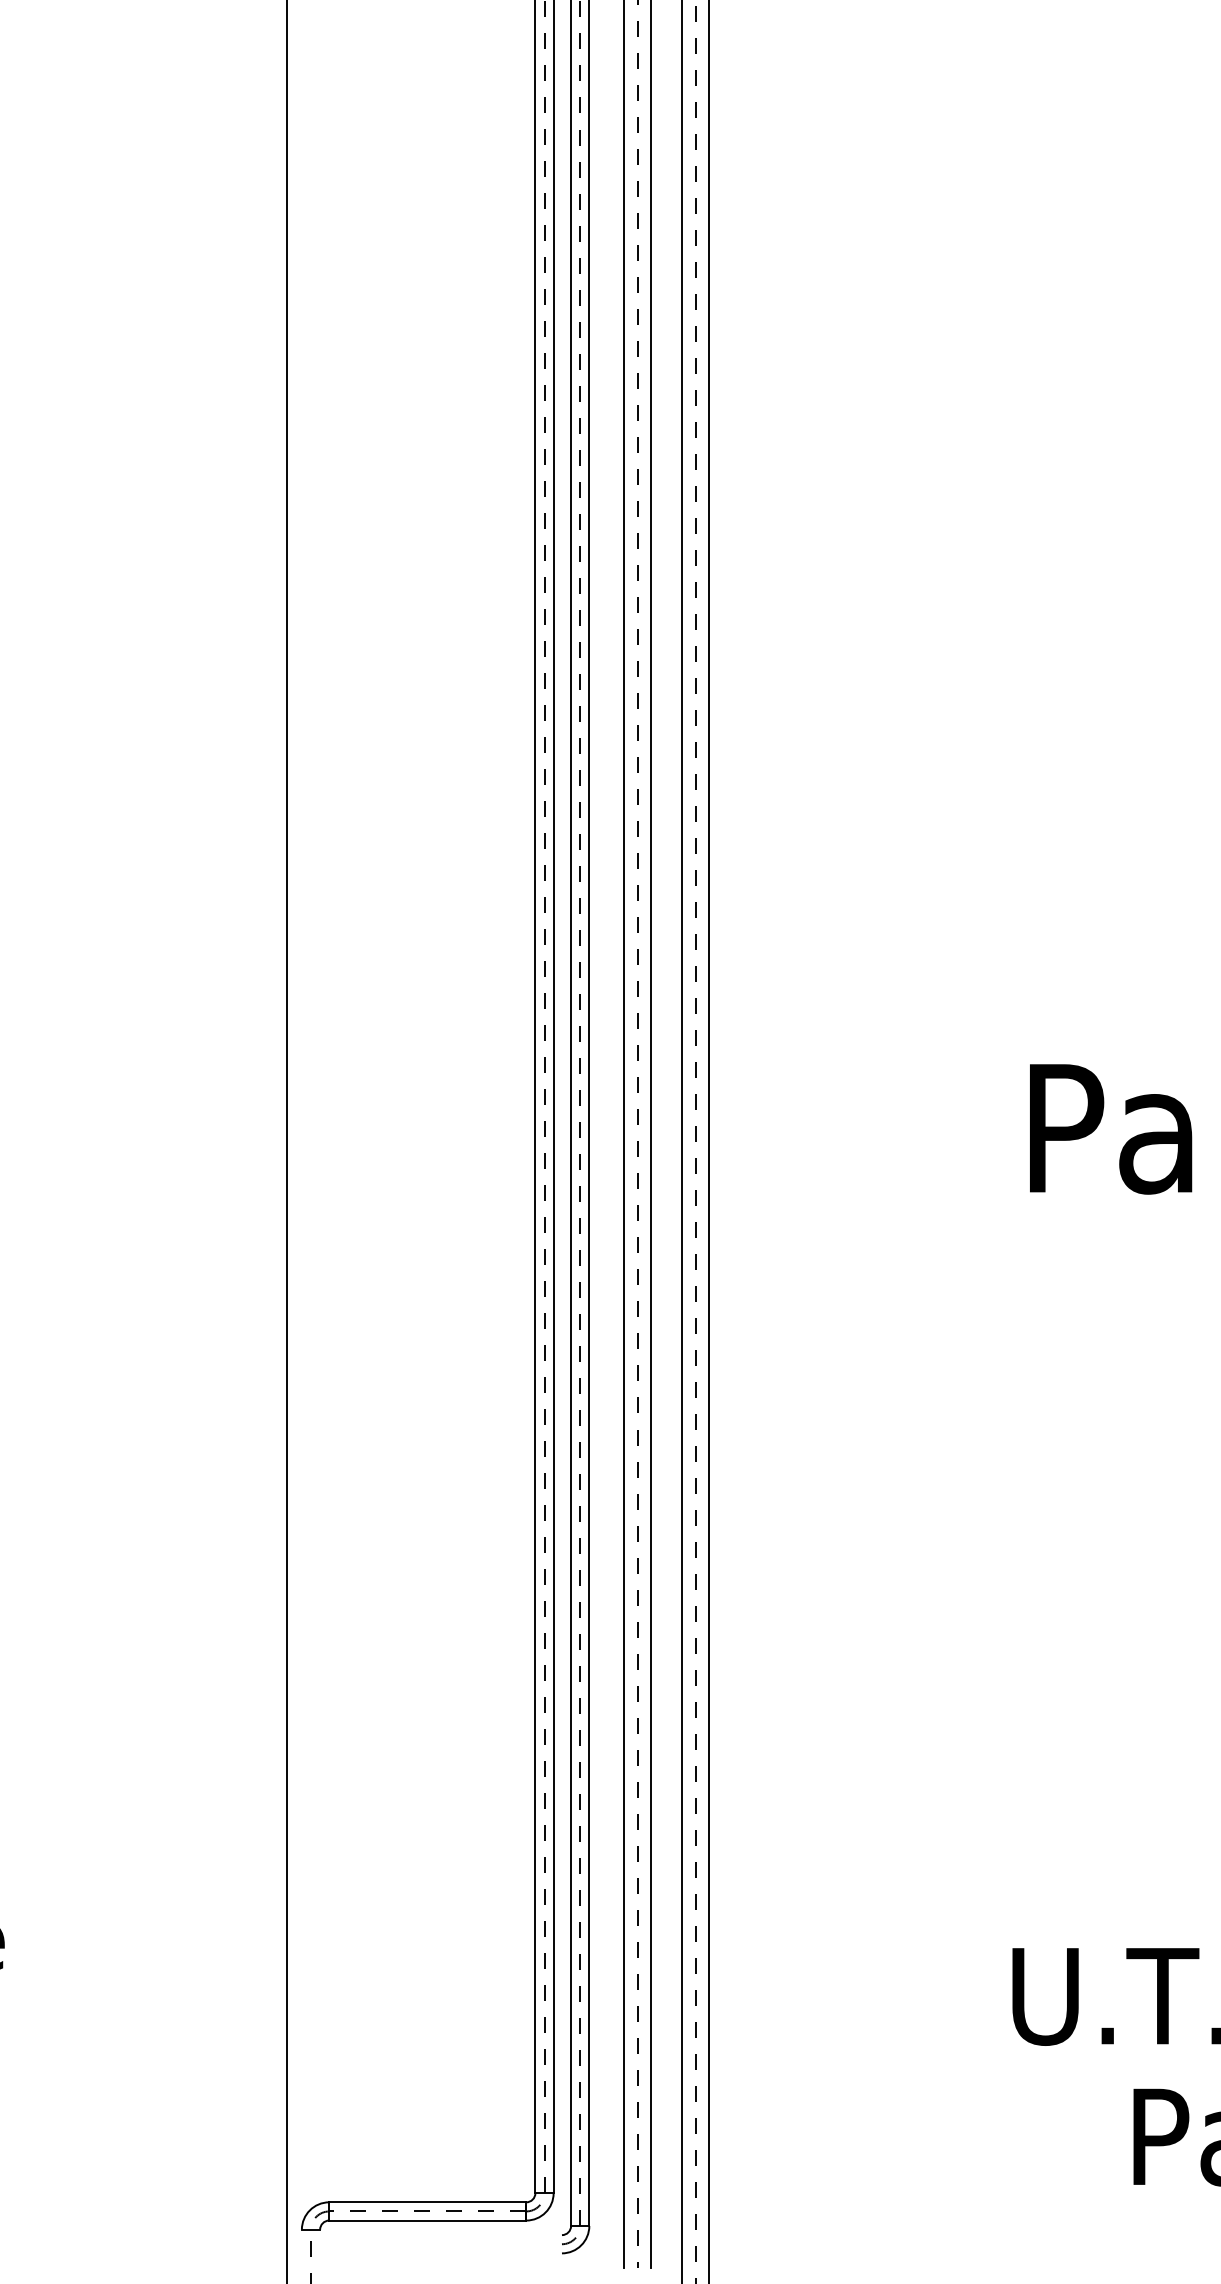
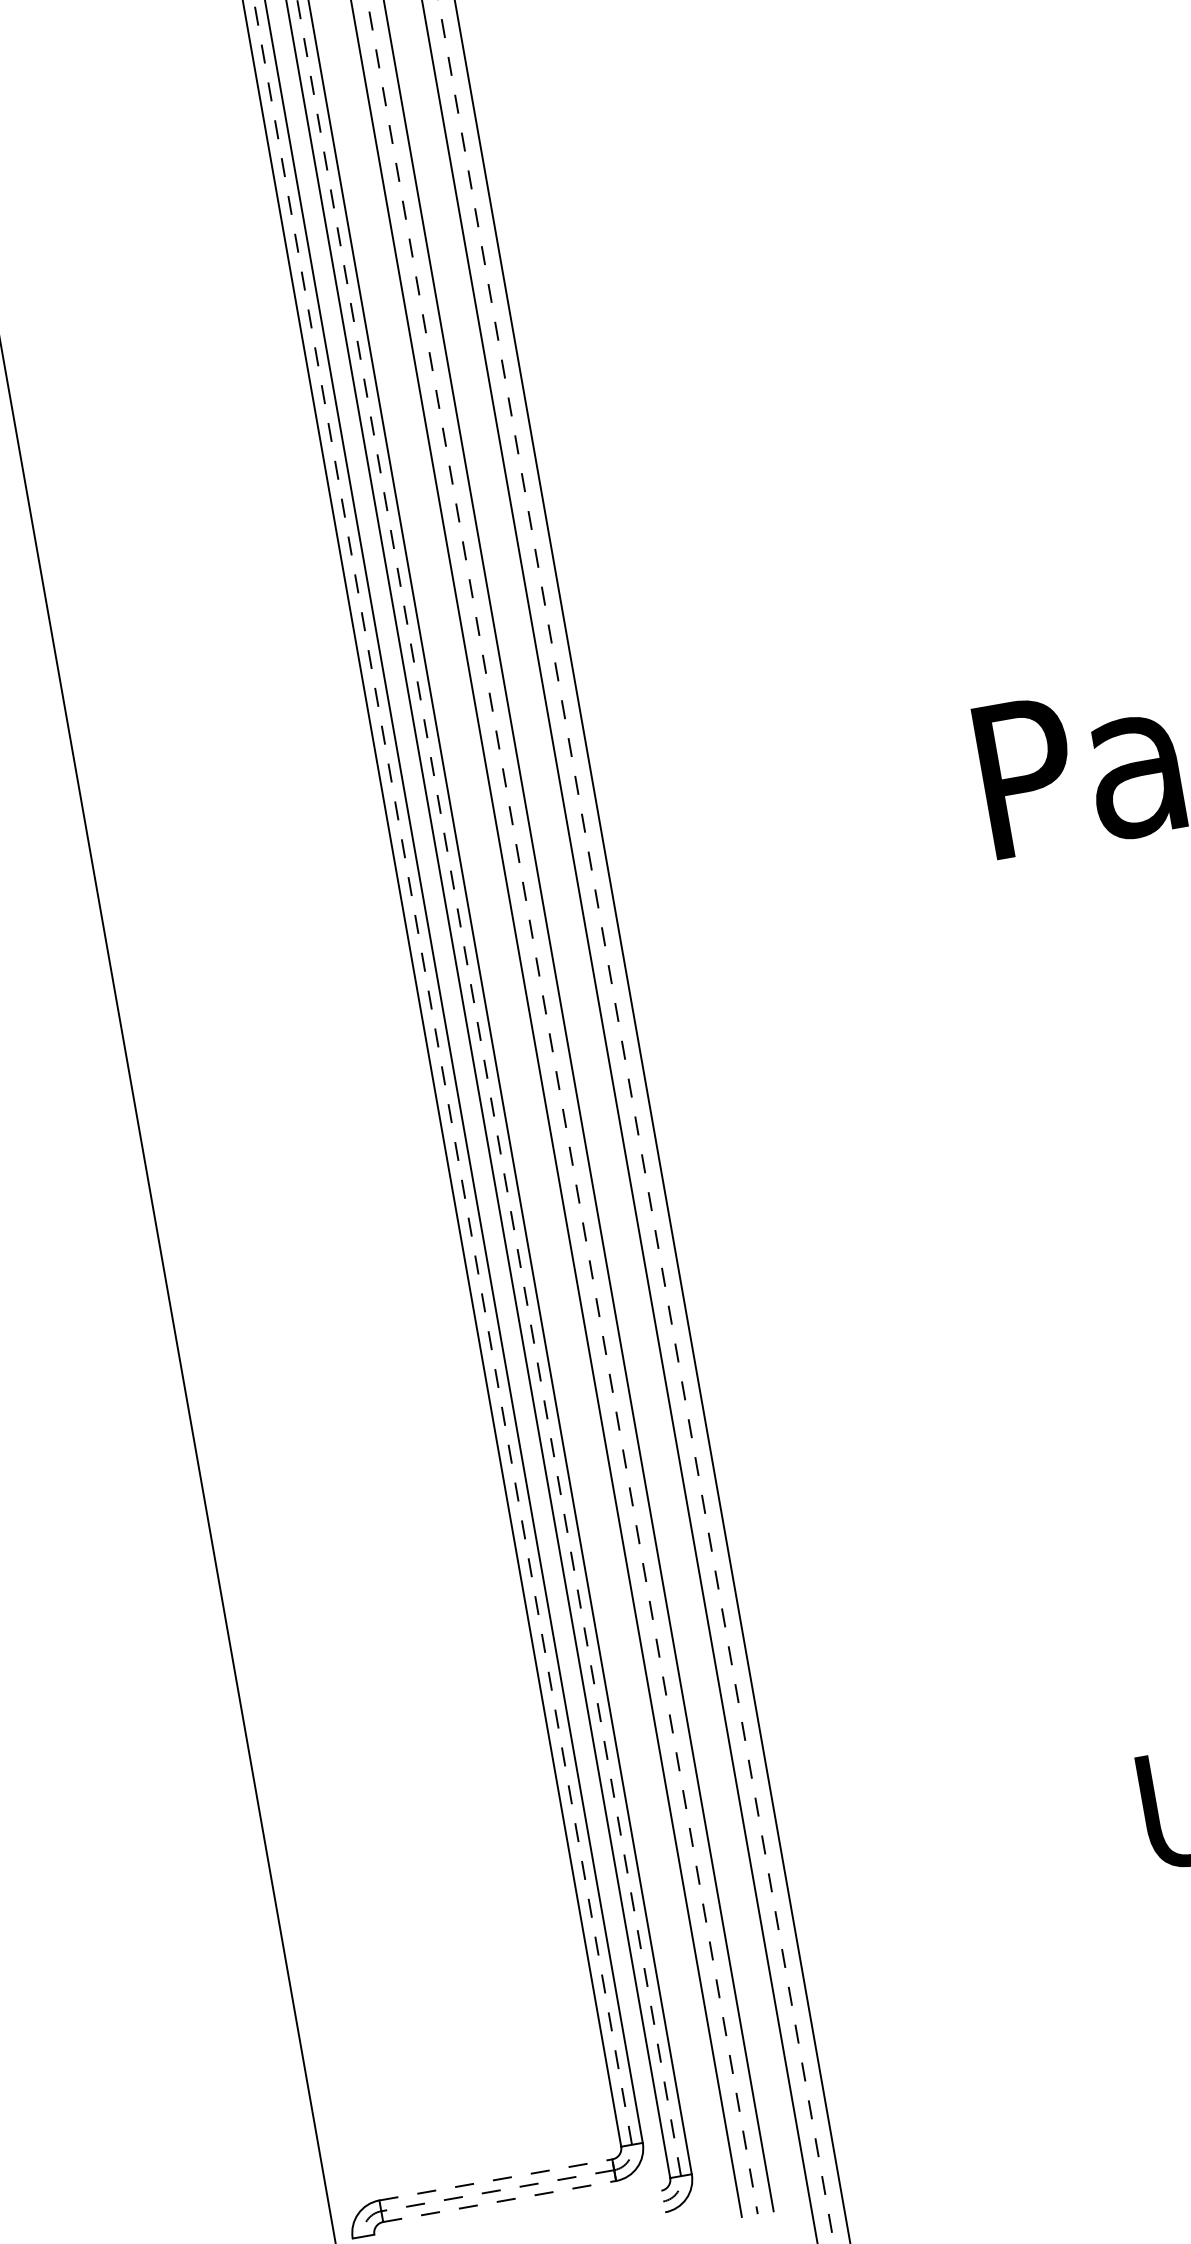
line: (427, 2202) -> (495, 2180), solid -> dashed
line: (427, 2220) -> (499, 2201), solid -> dashed

